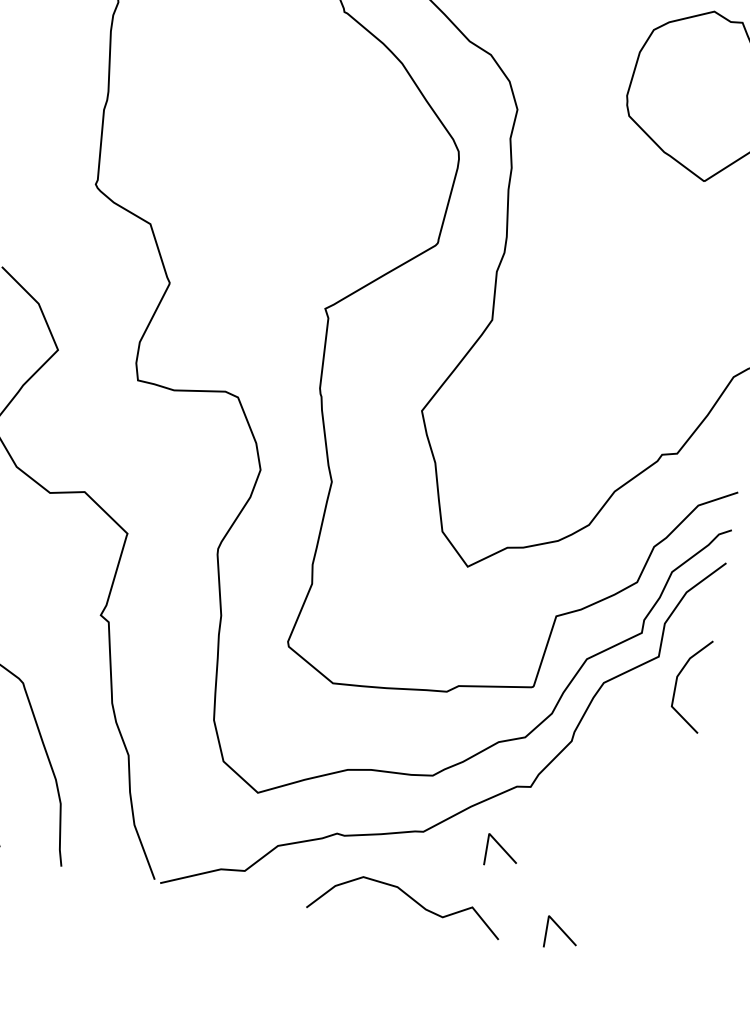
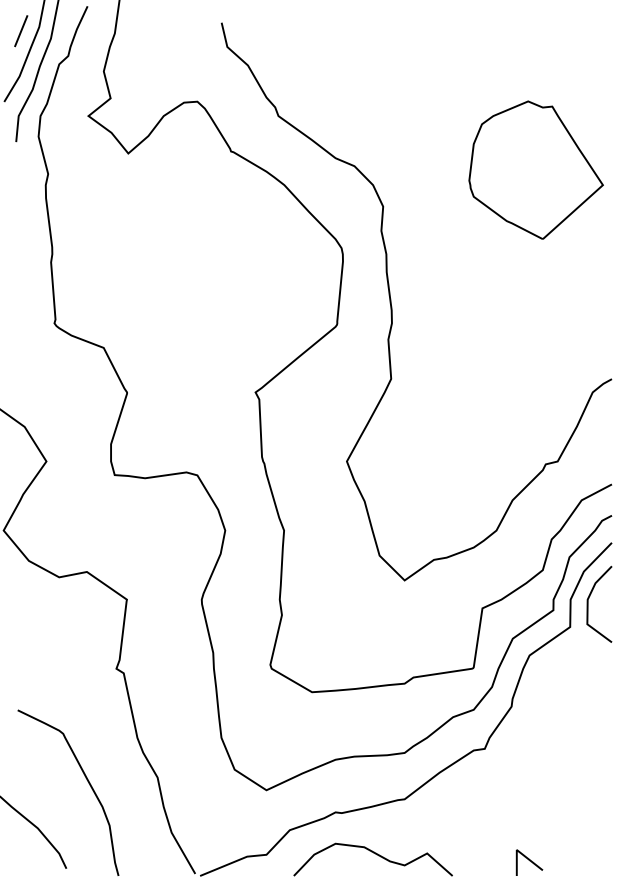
line: (677, 681) -> (588, 603), moved
line: (502, 850) -> (470, 803), removed
curve: (409, 898) -> (375, 854), moved

